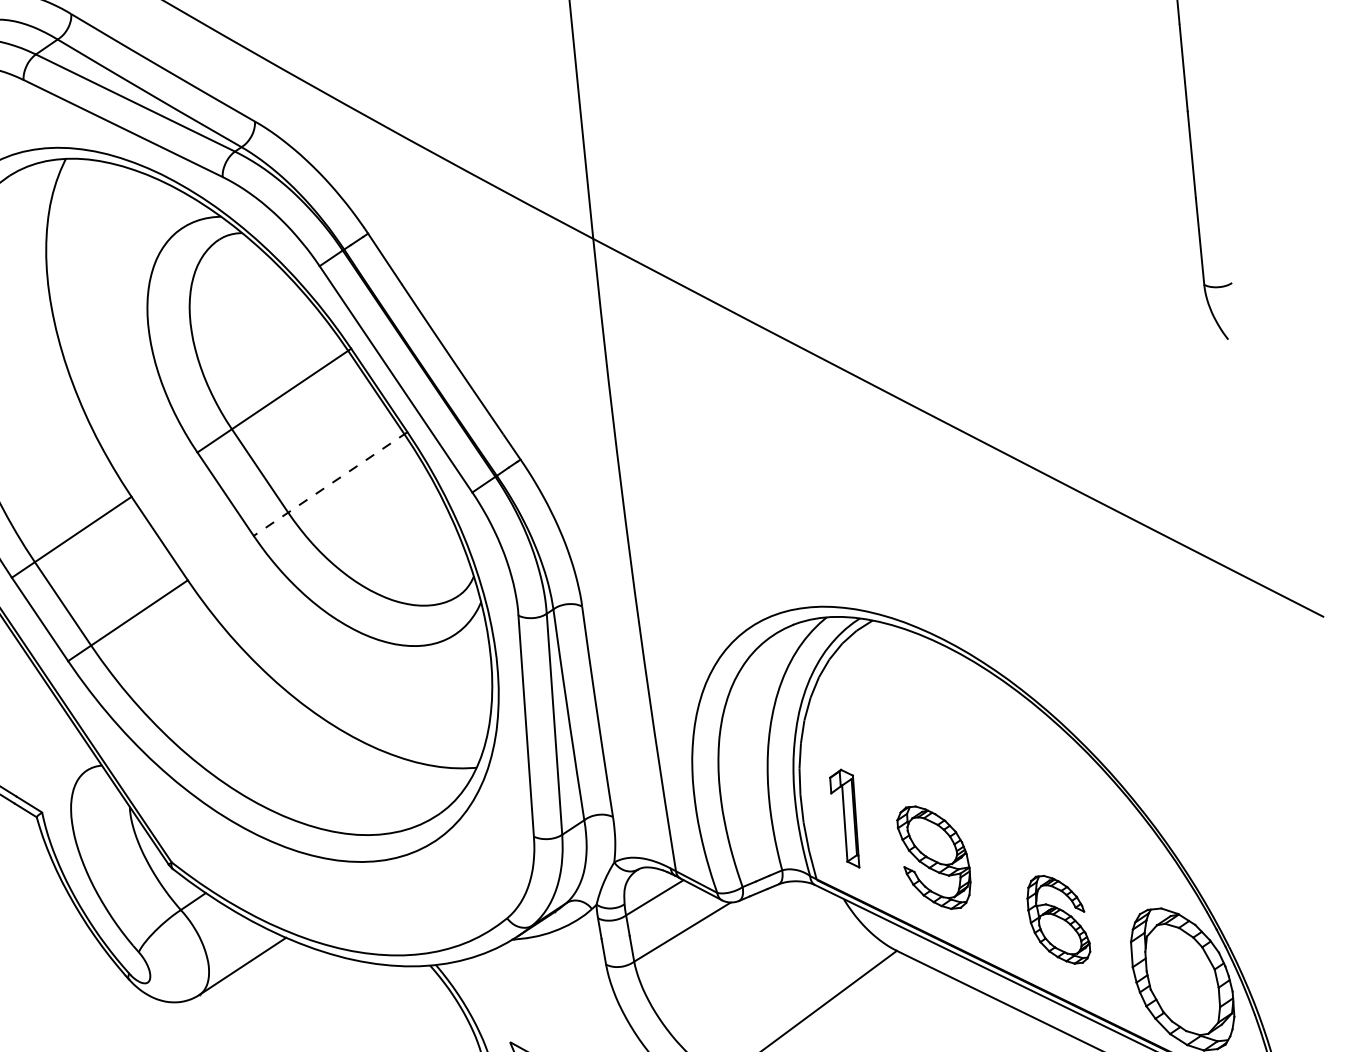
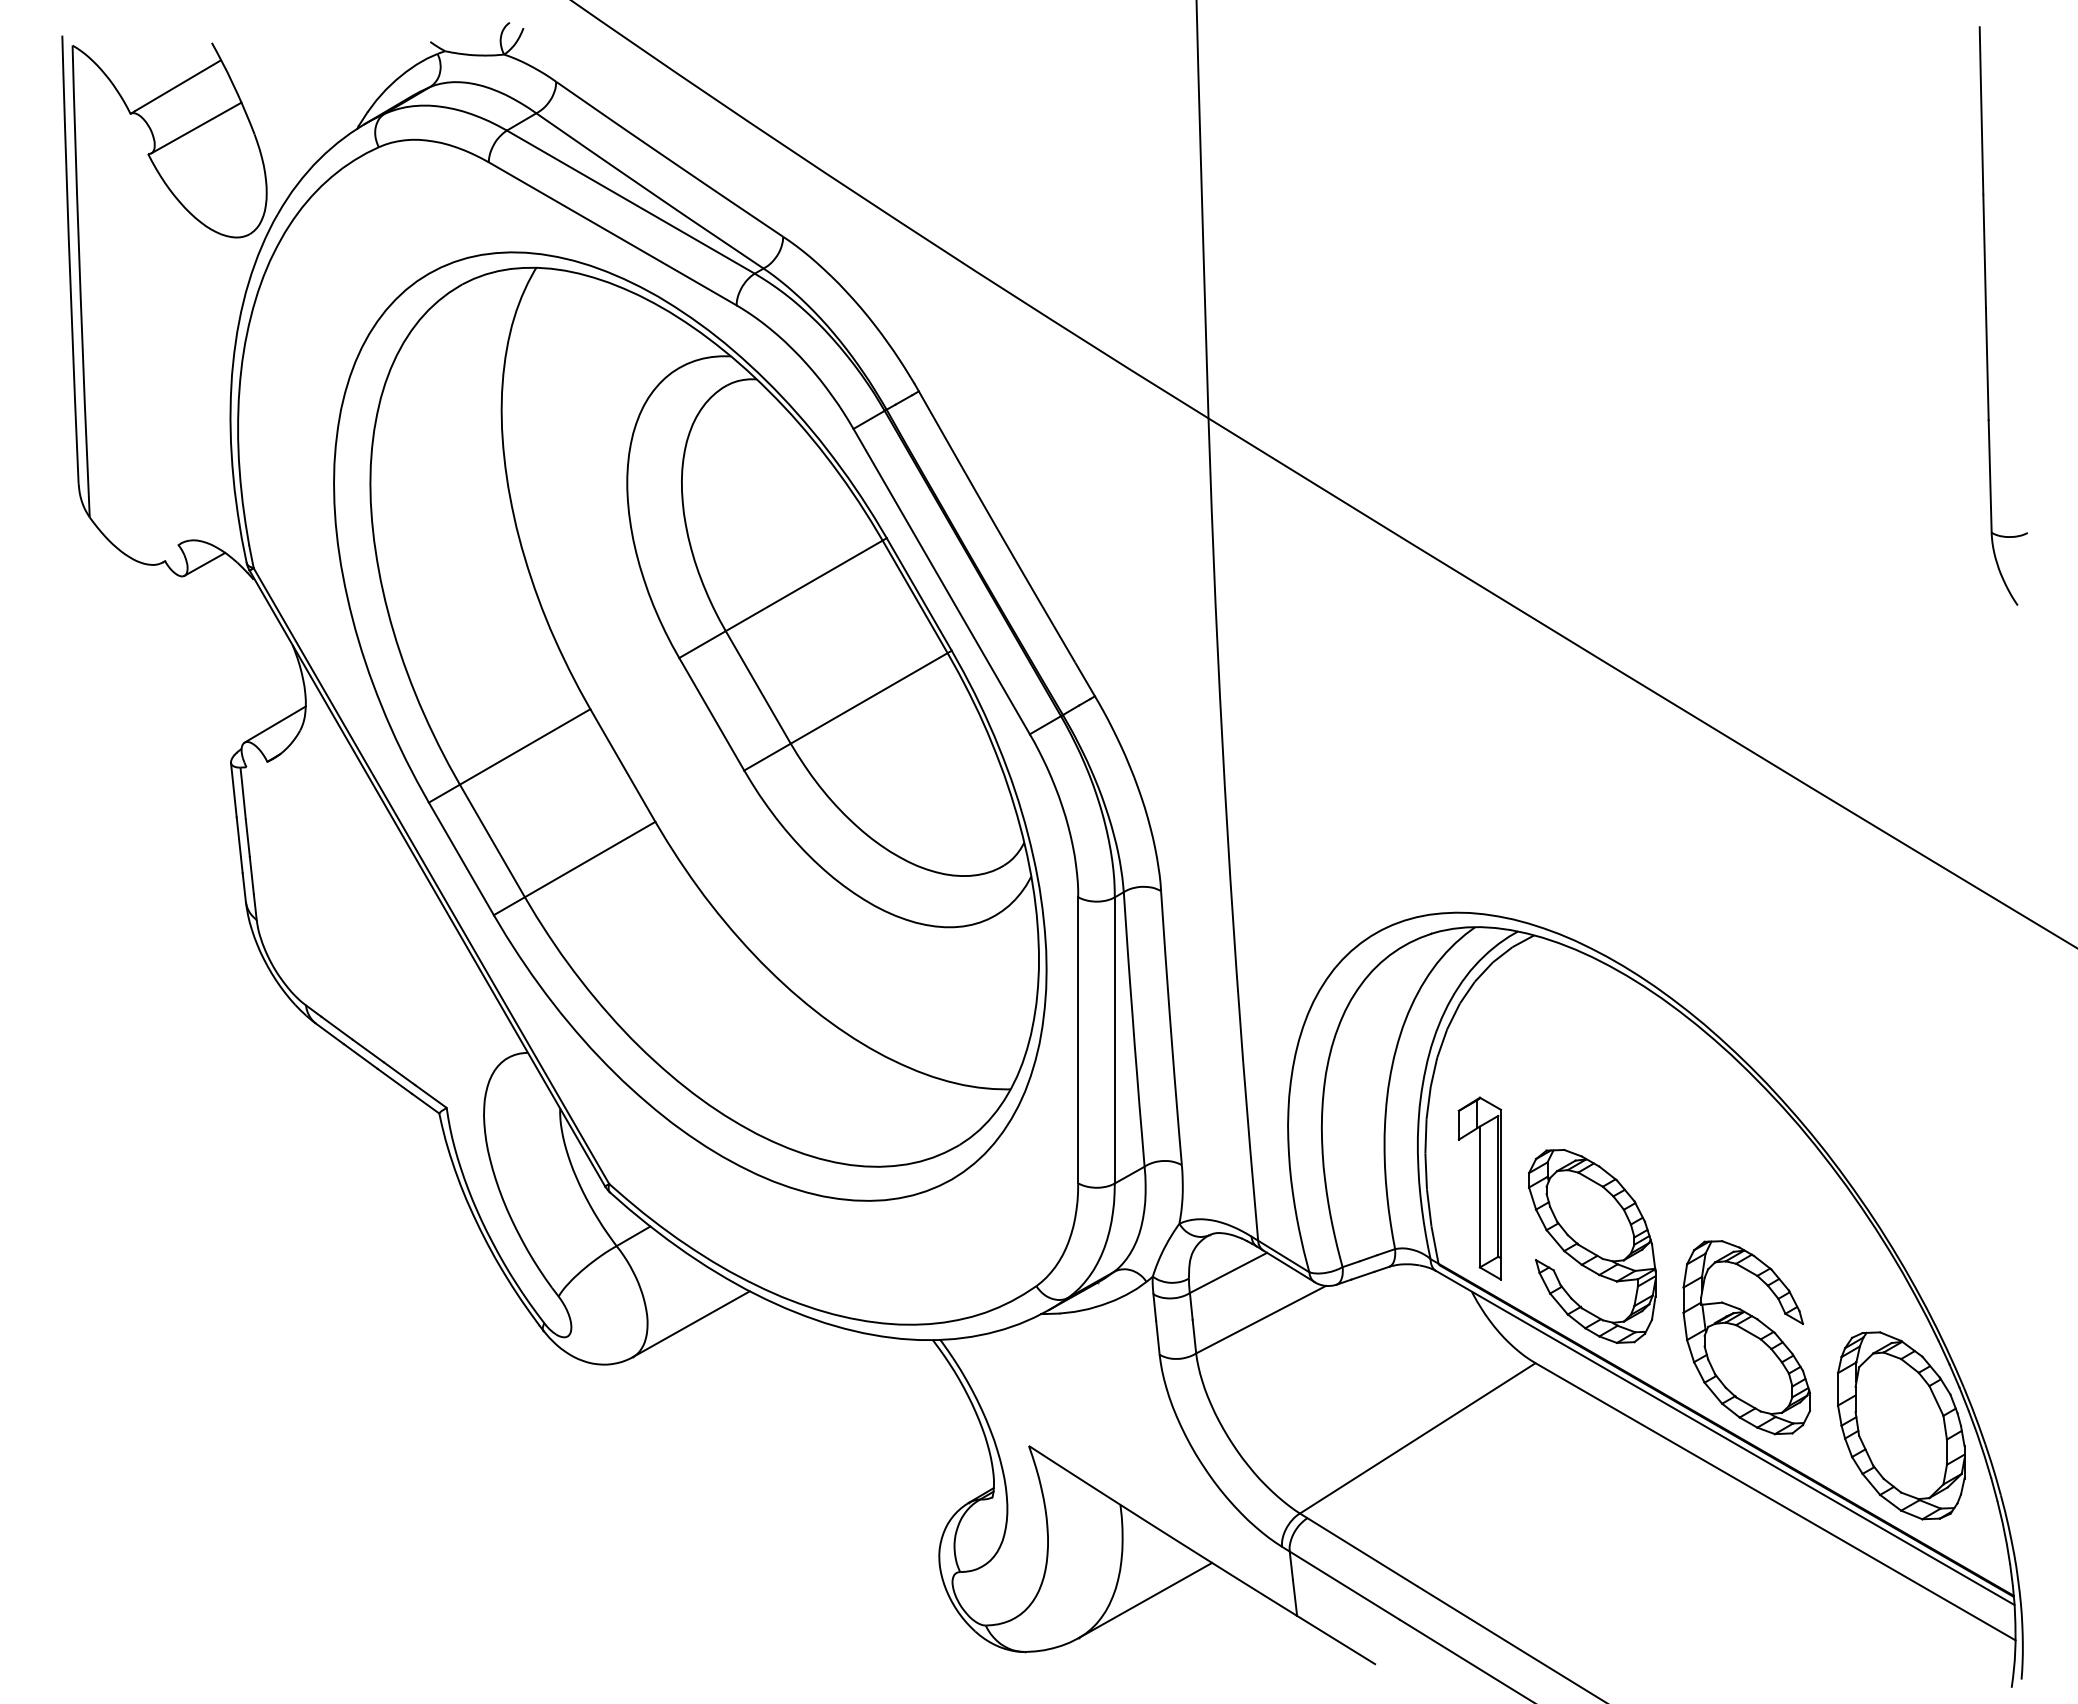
line: (330, 483) -> (848, 710), dashed -> solid
part: (844, 818) -> (1479, 1188), size x1.43
part: (934, 857) -> (1592, 1246), size x1.43
part: (1058, 919) -> (1746, 1337), size x1.67

